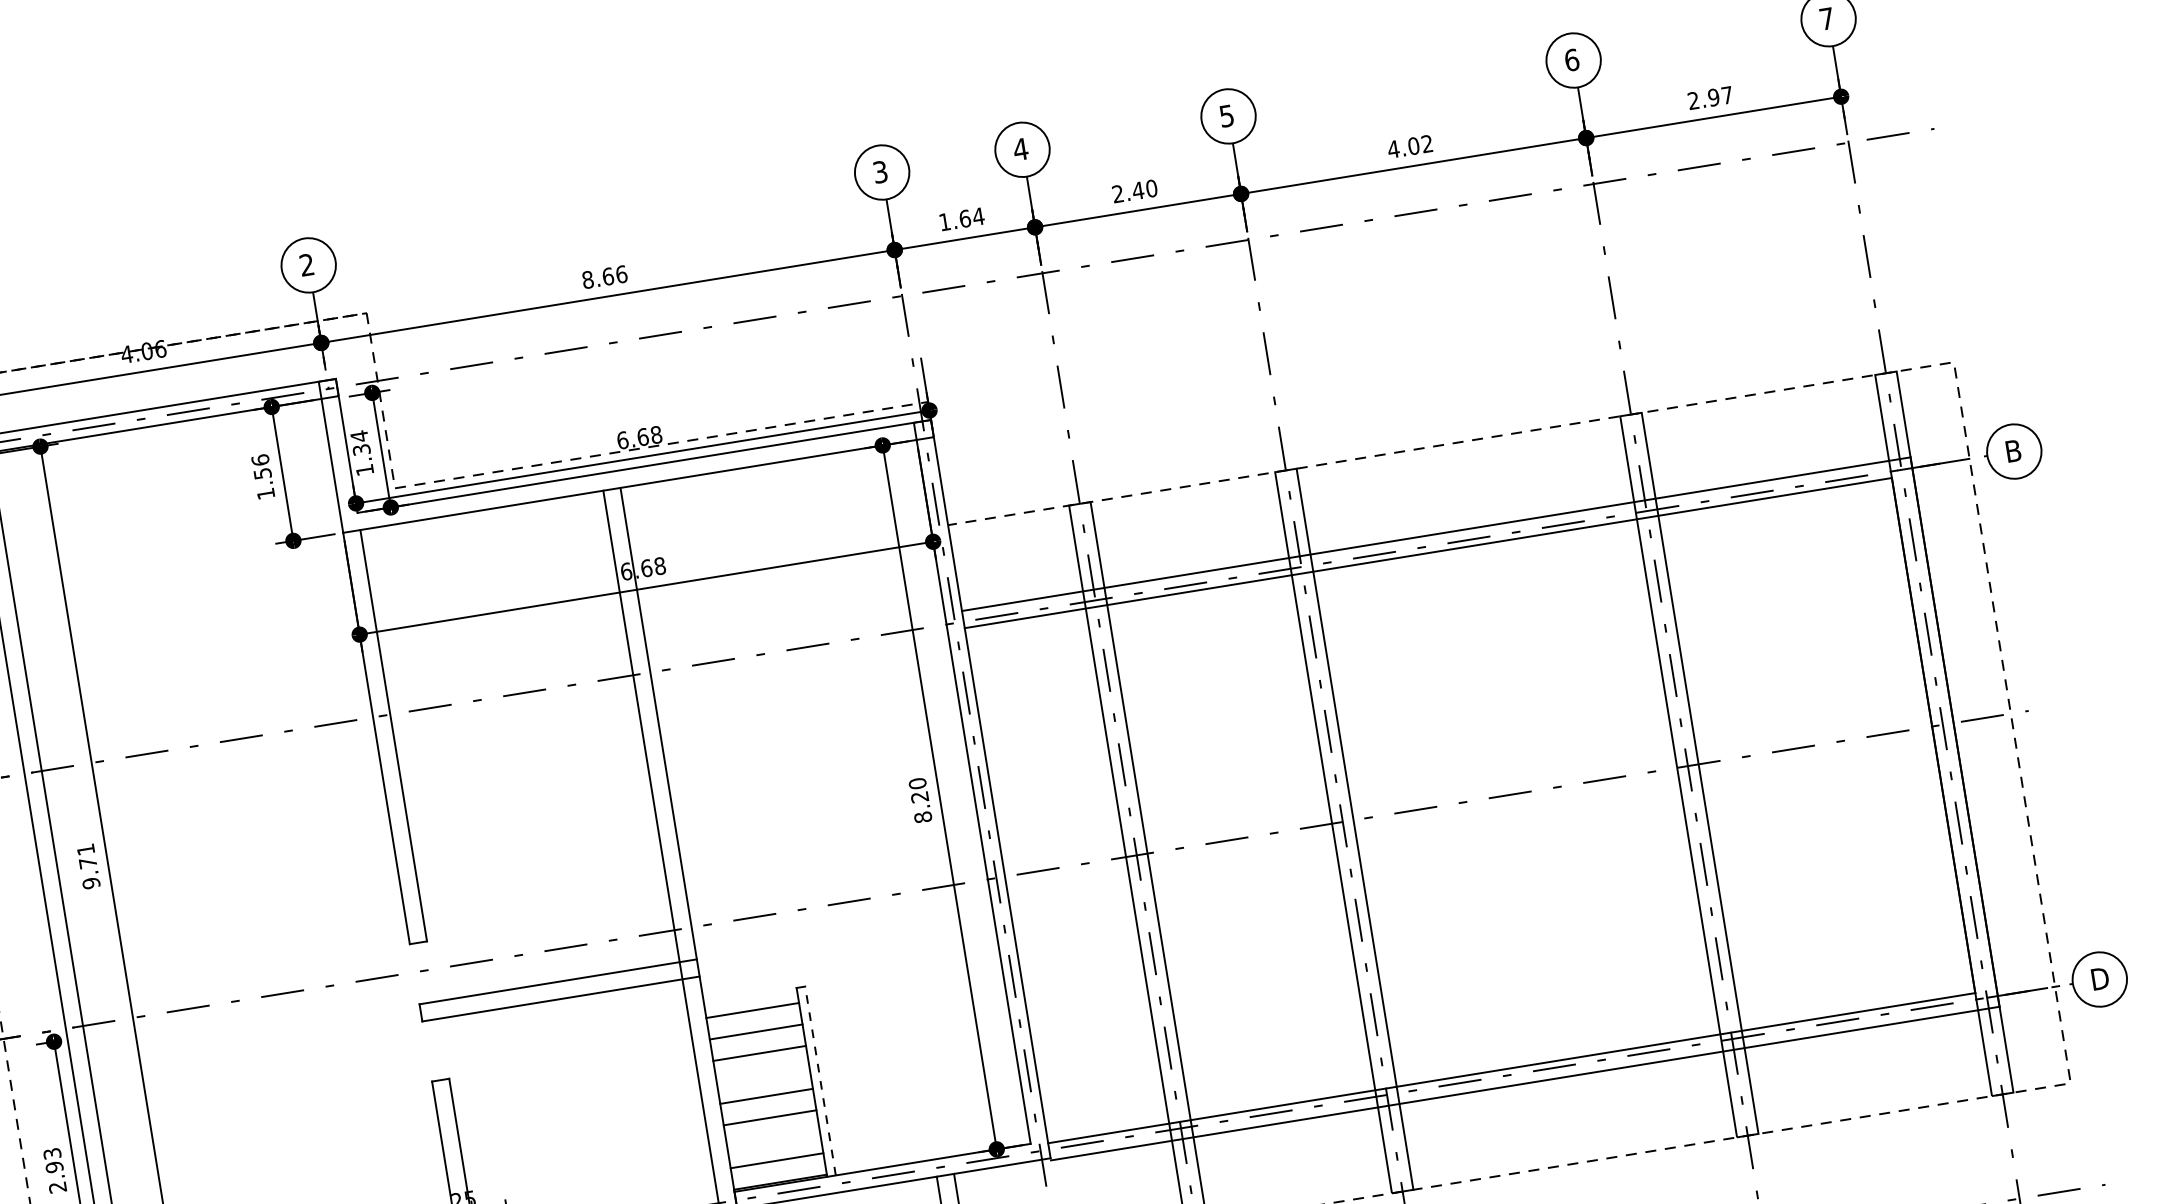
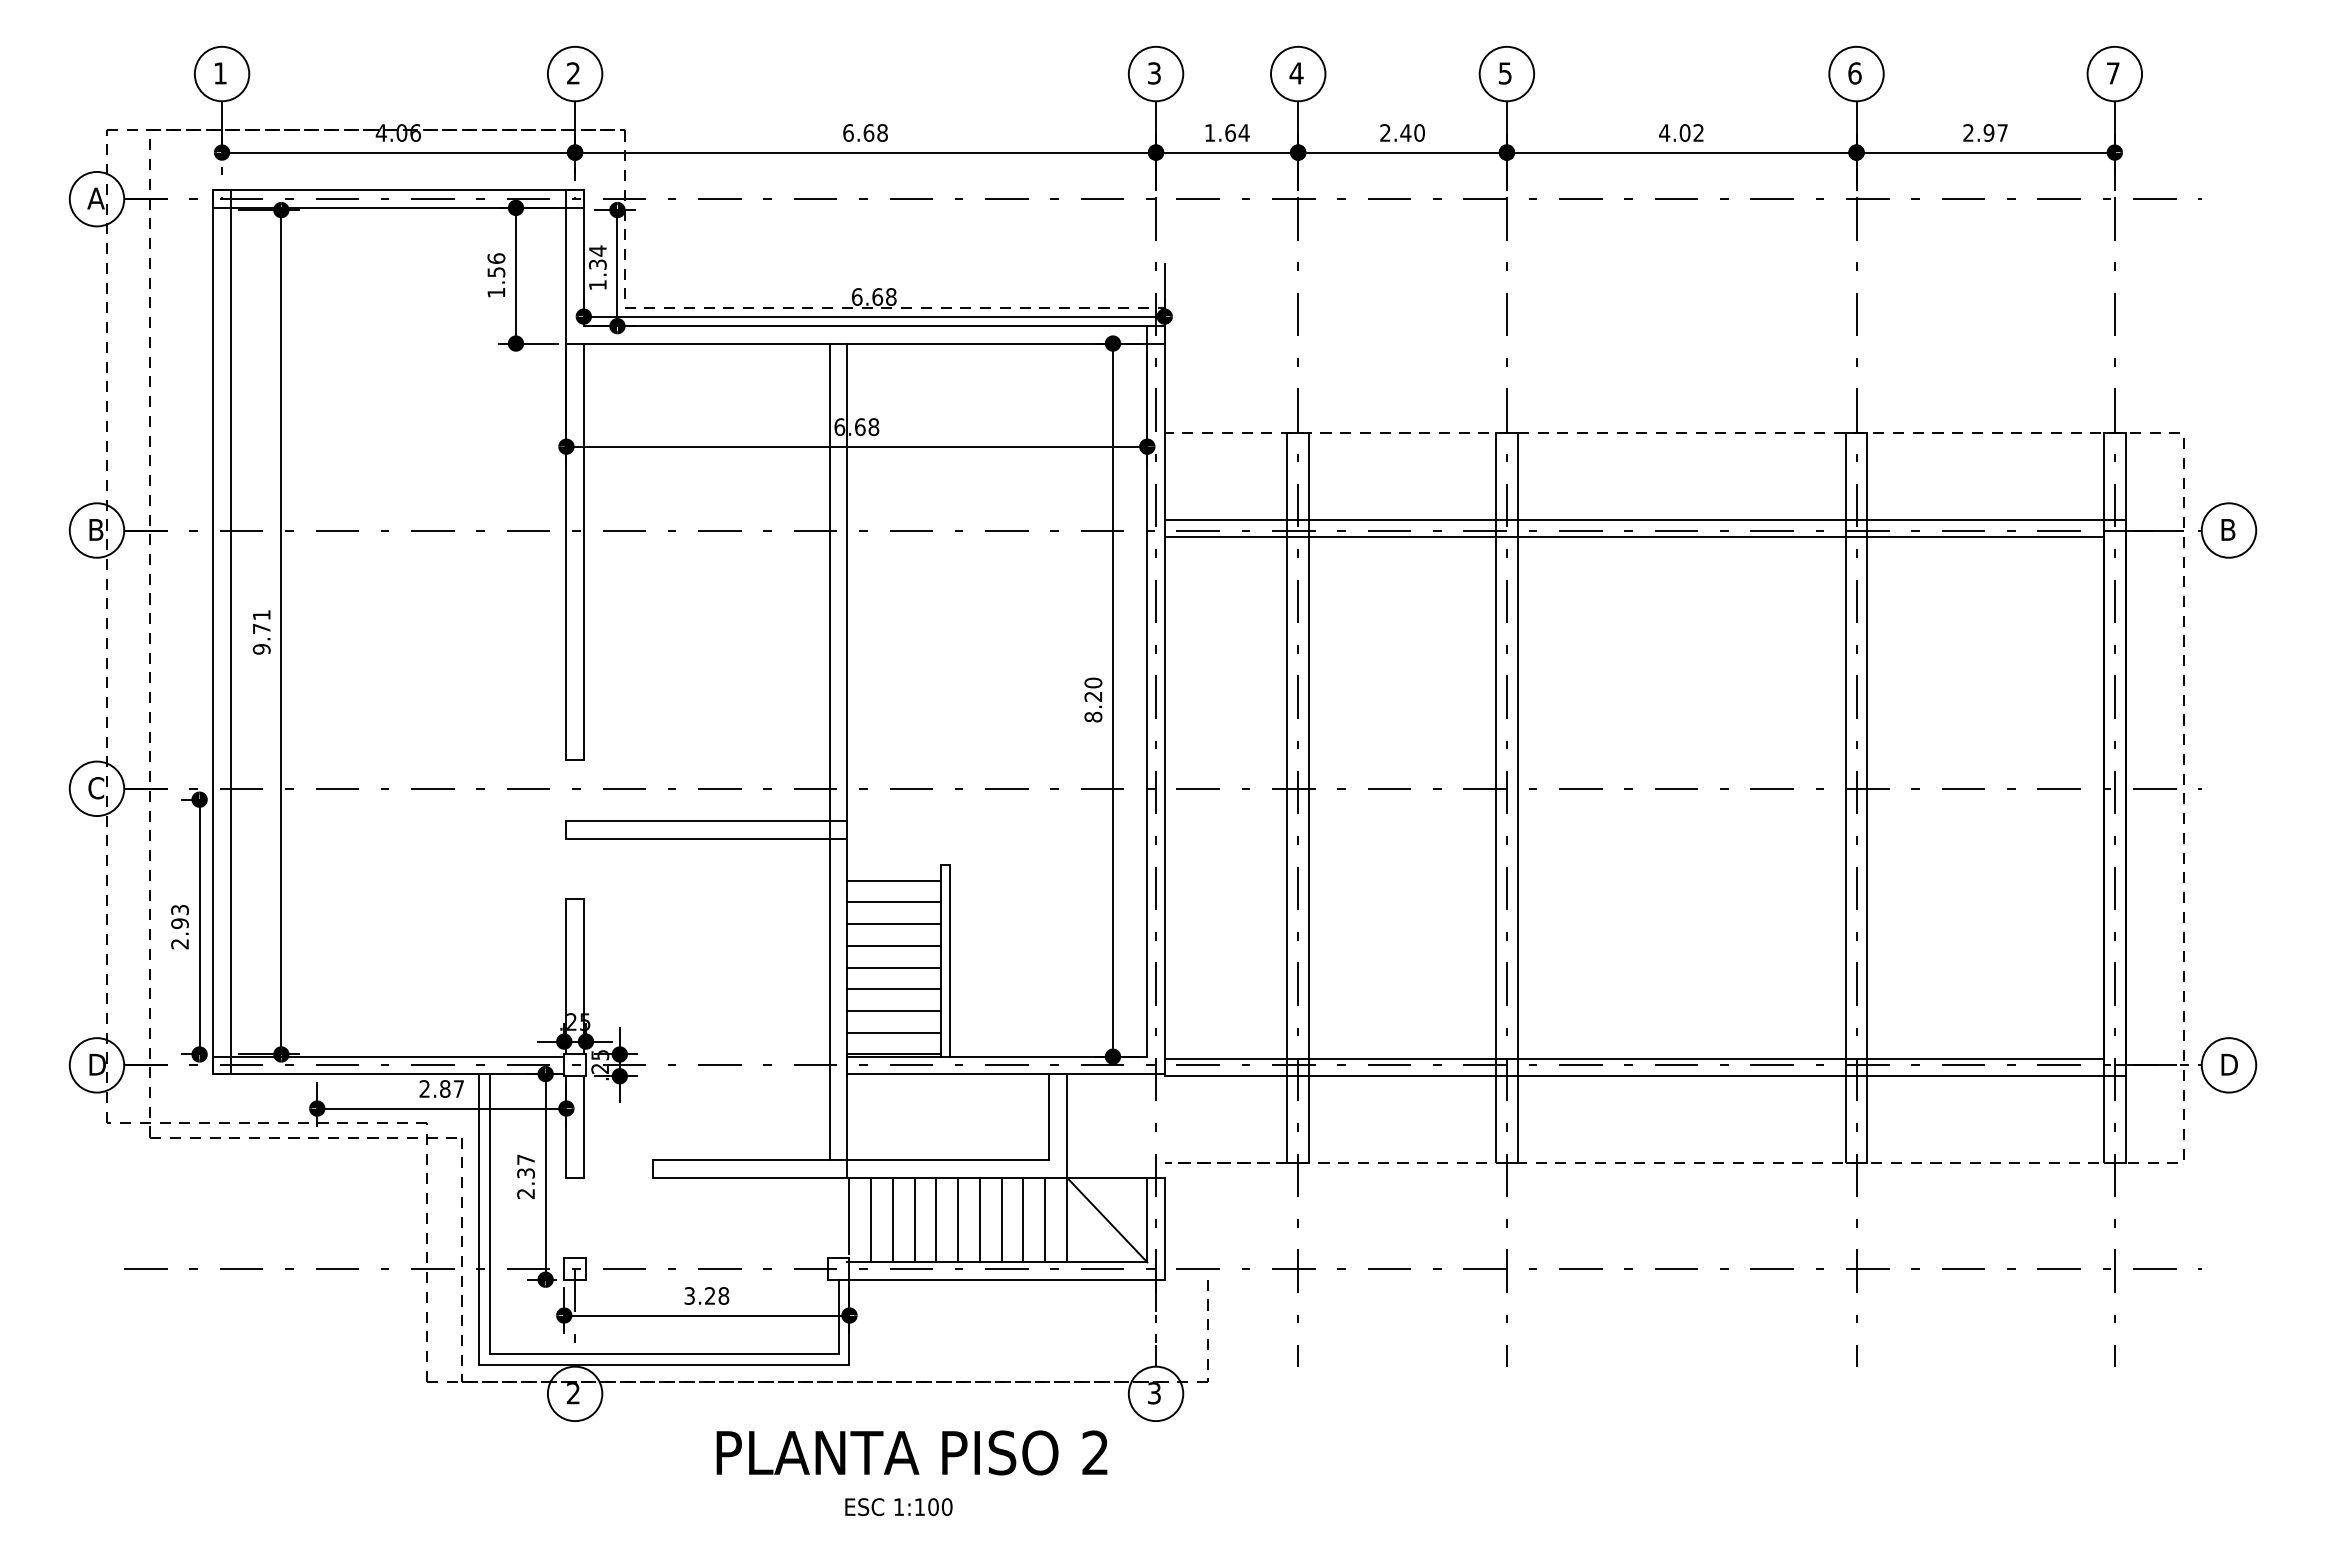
text: (604, 276) -> (865, 132), 8.66 -> 6.68
line: (763, 1074) -> (894, 945), added
line: (820, 1081) -> (949, 961), dashed -> solid
line: (773, 1139) -> (894, 1011), added

